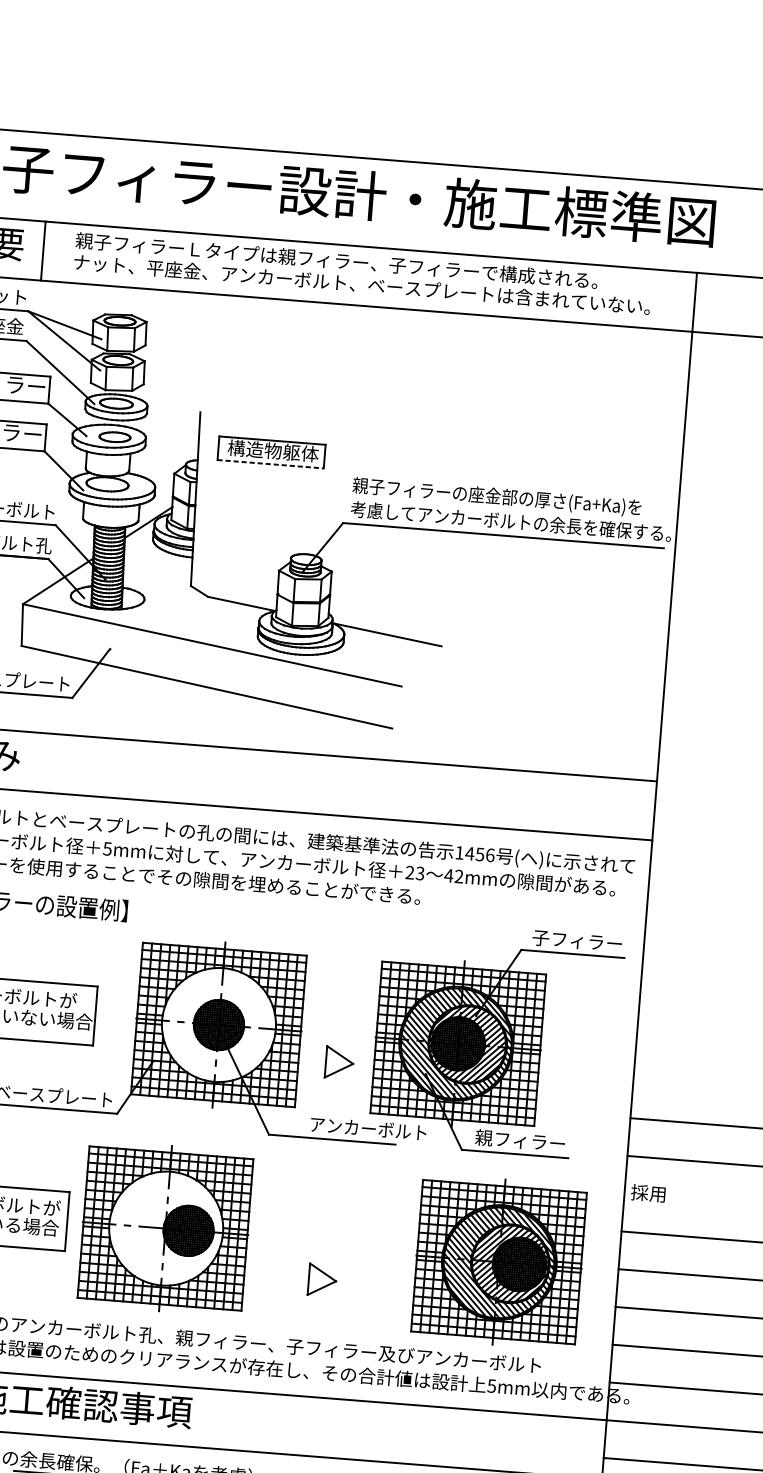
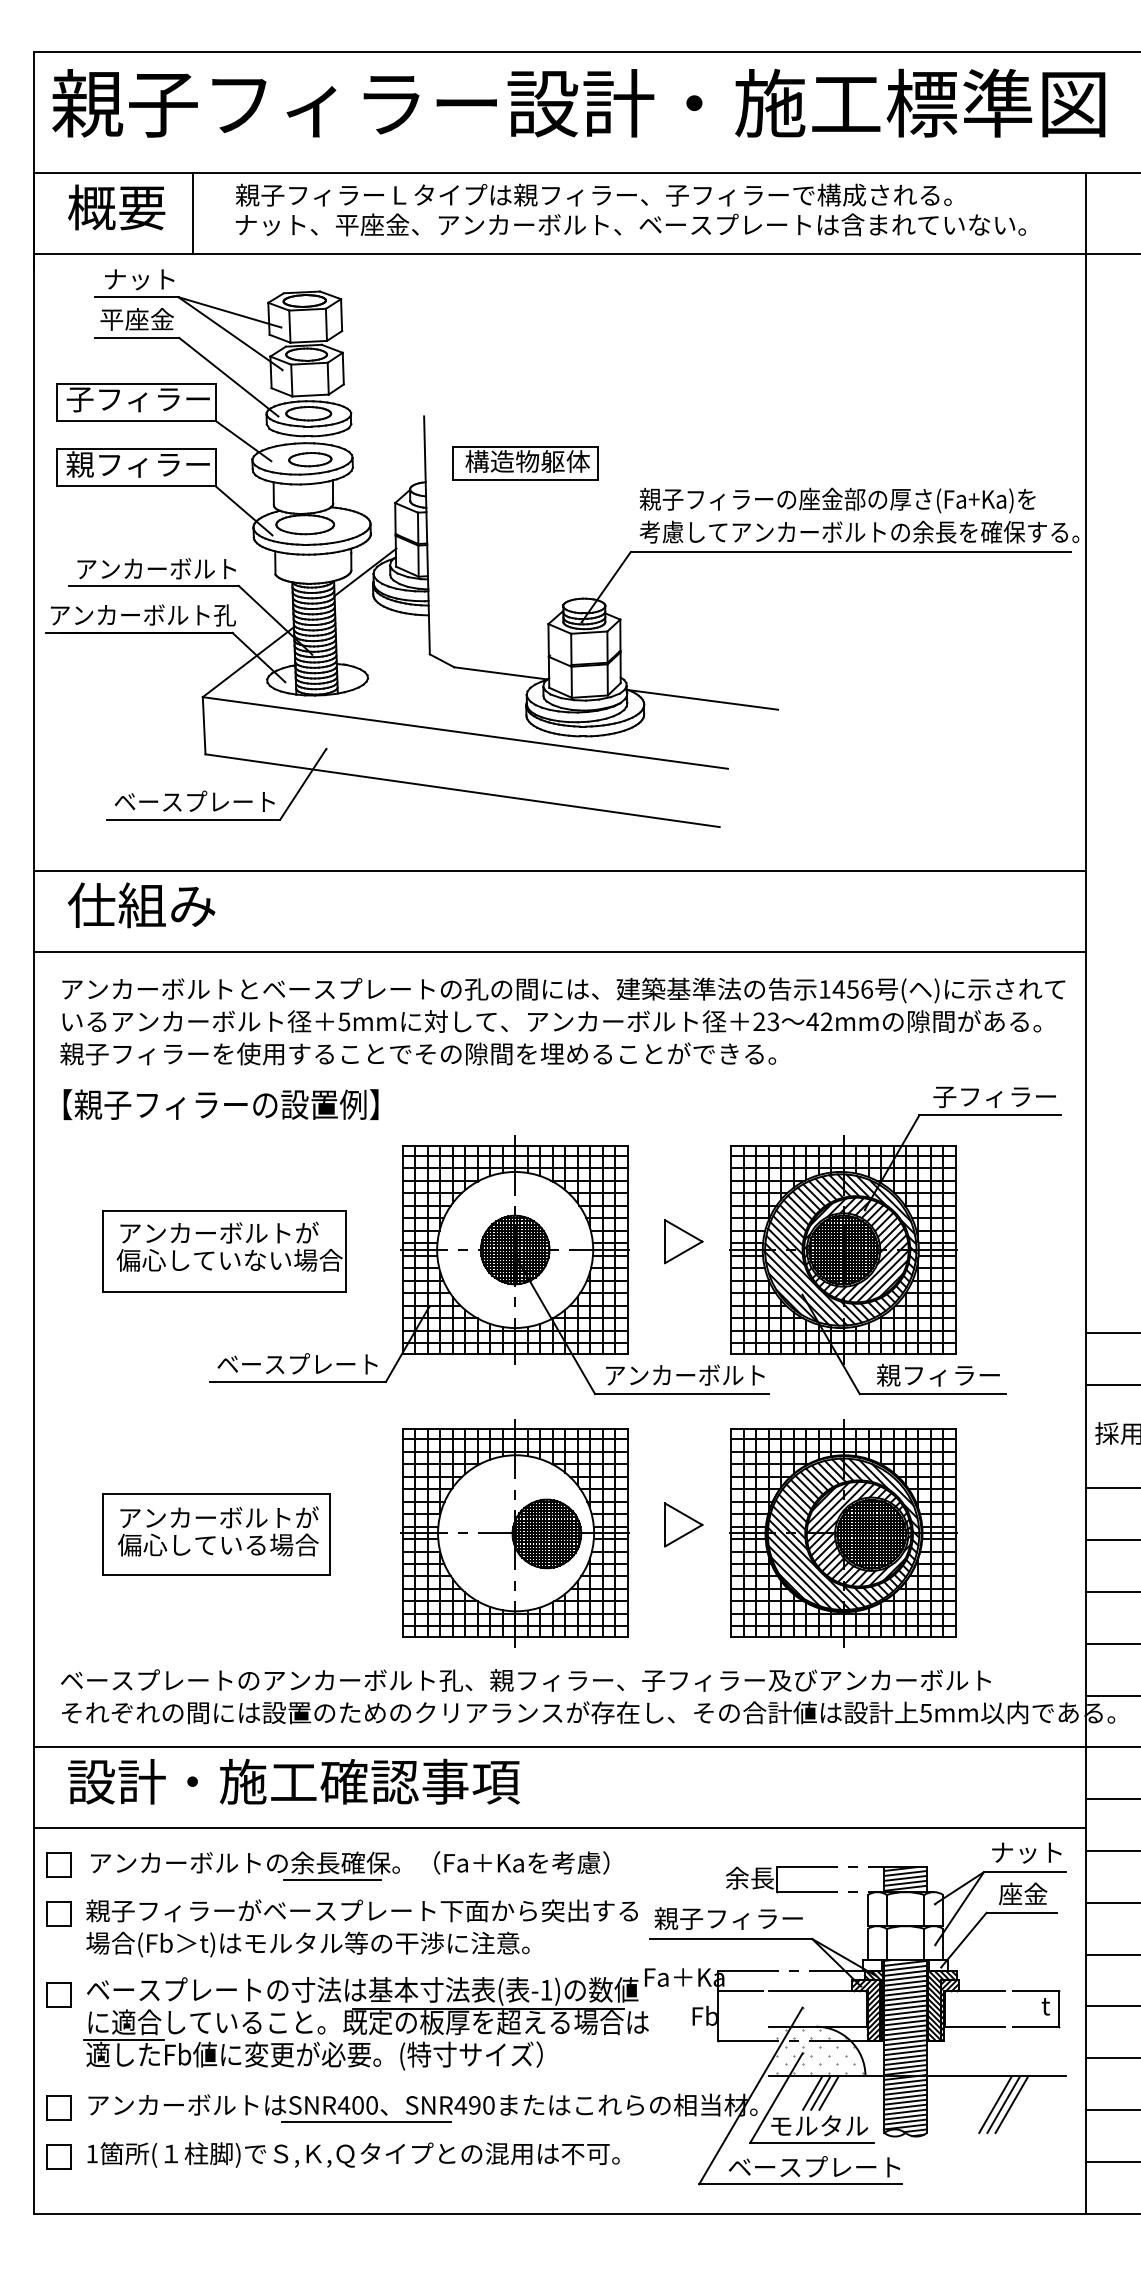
line: (270, 464) -> (525, 479), dashed -> solid
part: (339, 1062) -> (683, 1241), moved
text: (368, 1128) -> (685, 1374), moved
part: (165, 1228) -> (514, 1533), moved
part: (499, 1262) -> (843, 1533), moved
part: (322, 1279) -> (683, 1524), moved

